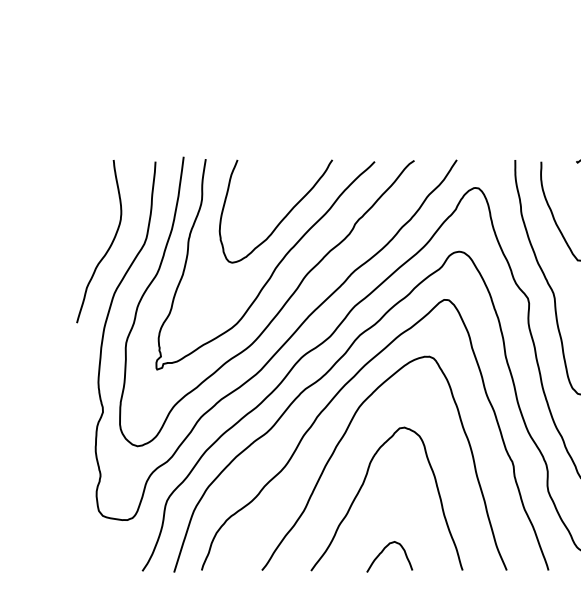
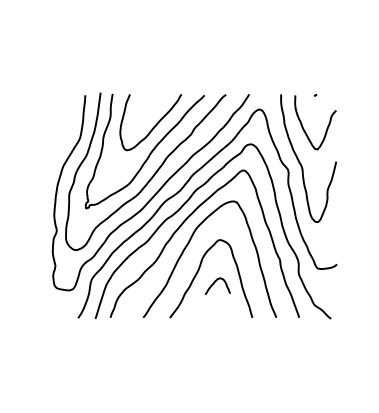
curve: (108, 246) -> (59, 141), removed
curve: (383, 553) -> (214, 284), moved

